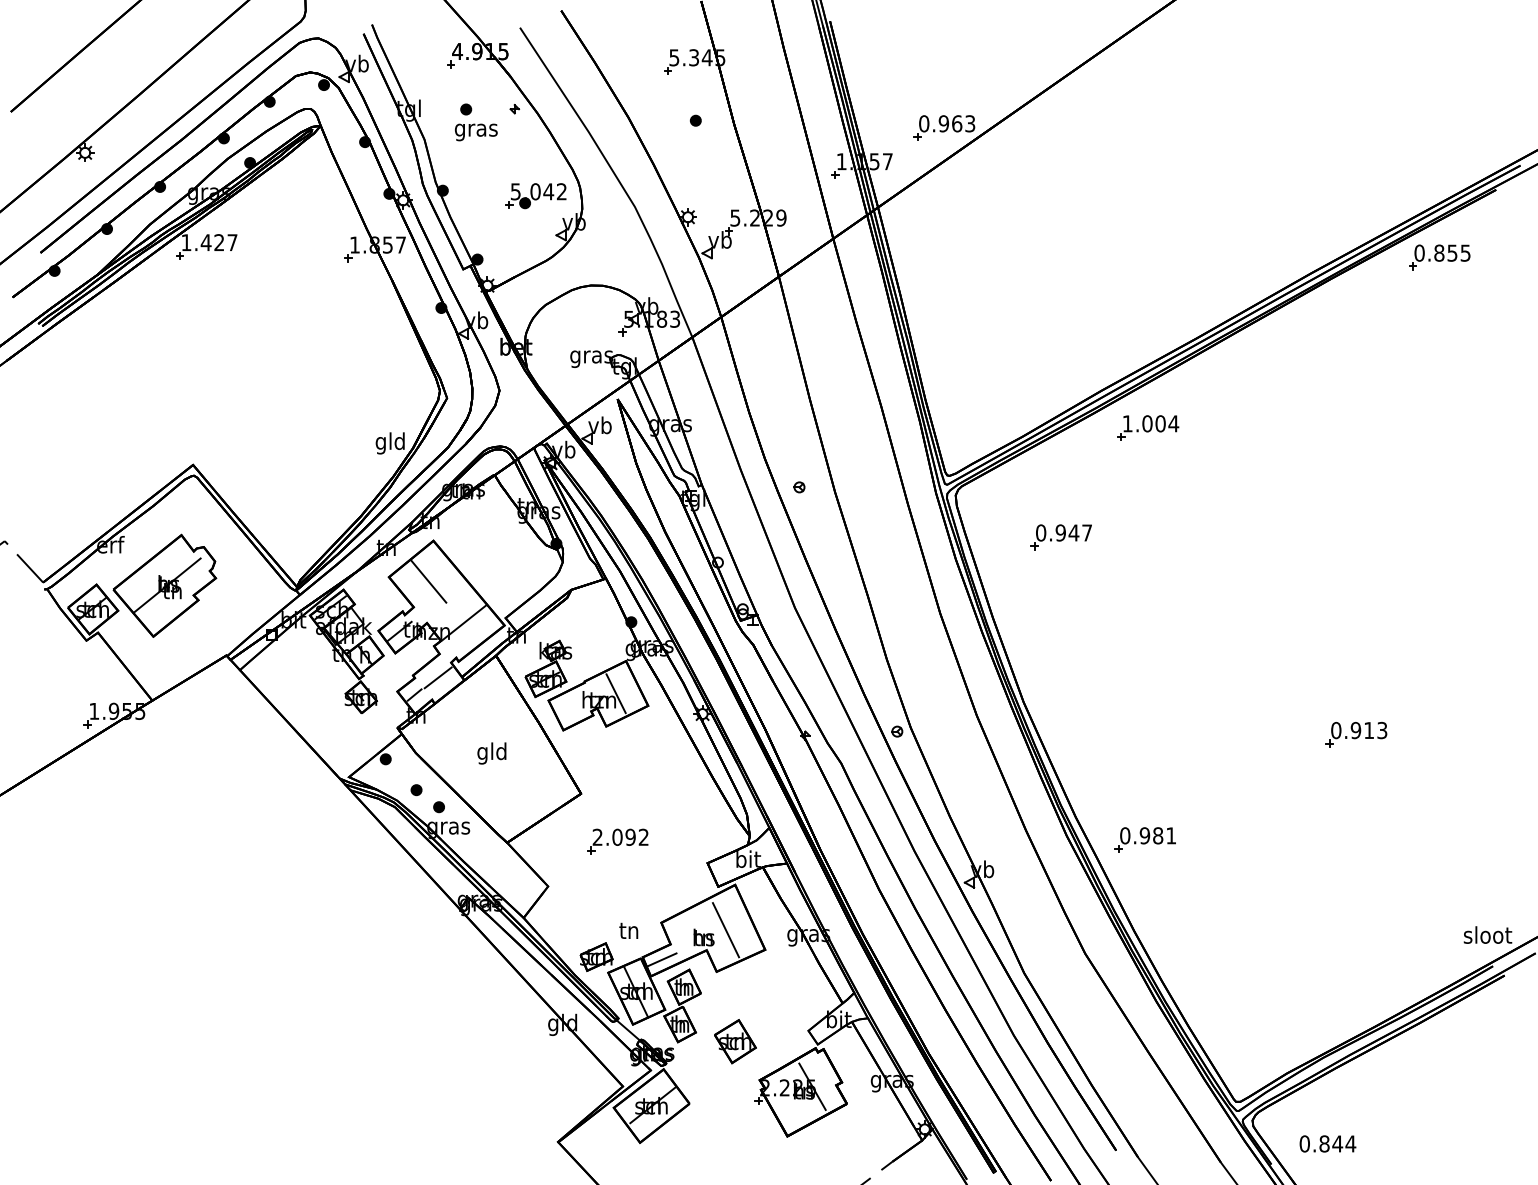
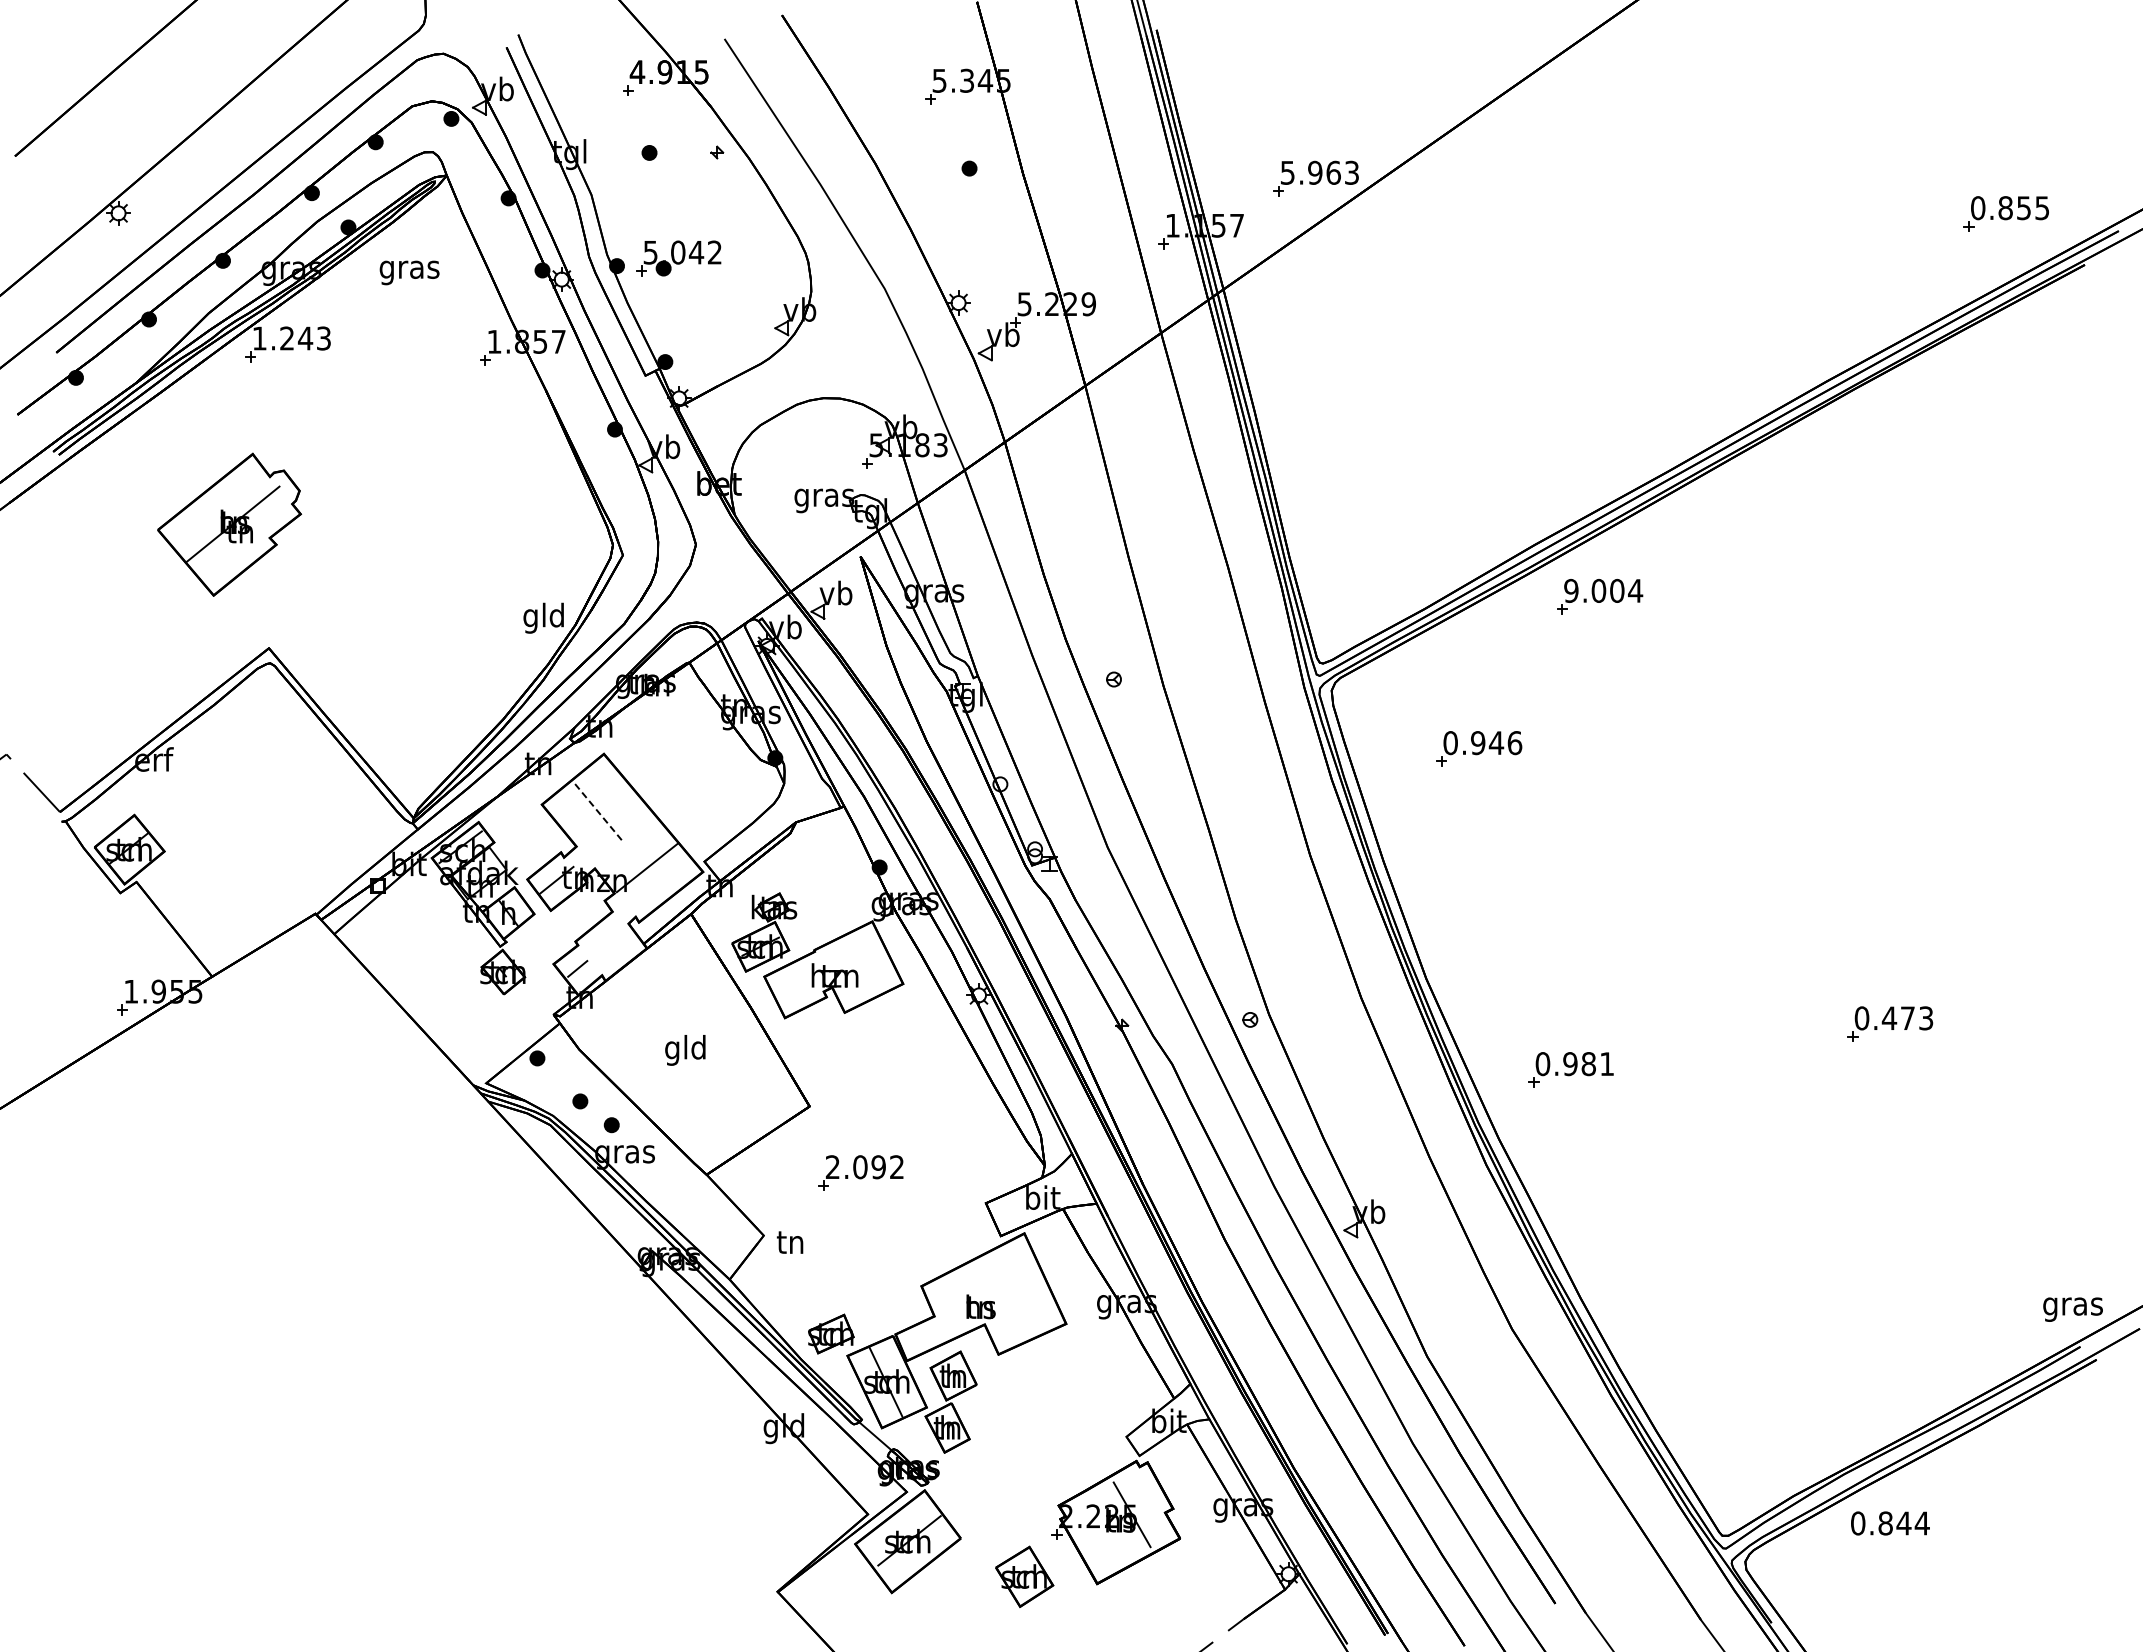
text: (924, 123) -> (1287, 172), 0.963 -> 5.963
text: (476, 132) -> (409, 272), moved
part: (535, 196) -> (678, 258), moved
text: (218, 242) -> (304, 338), 1.427 -> 1.243
part: (1439, 257) -> (2005, 213), moved
text: (1127, 423) -> (1571, 590), 1.004 -> 9.004
text: (1086, 533) -> (1514, 743), 0.947 -> 0.946
line: (428, 581) -> (596, 810), solid -> dashed
part: (164, 585) -> (229, 524), moved
line: (438, 677) -> (610, 944), removed
line: (616, 694) -> (858, 967), removed
text: (1361, 730) -> (1897, 1018), 0.913 -> 0.473
part: (1145, 839) -> (1570, 1069), moved
text: (628, 930) -> (789, 1242), moved
line: (725, 930) -> (1011, 1296), removed
text: (1488, 937) -> (2073, 1306), sloot -> gras
line: (661, 959) -> (921, 1337), removed
part: (735, 1041) -> (1024, 1576), moved
text: (1328, 1143) -> (1890, 1523), moved

